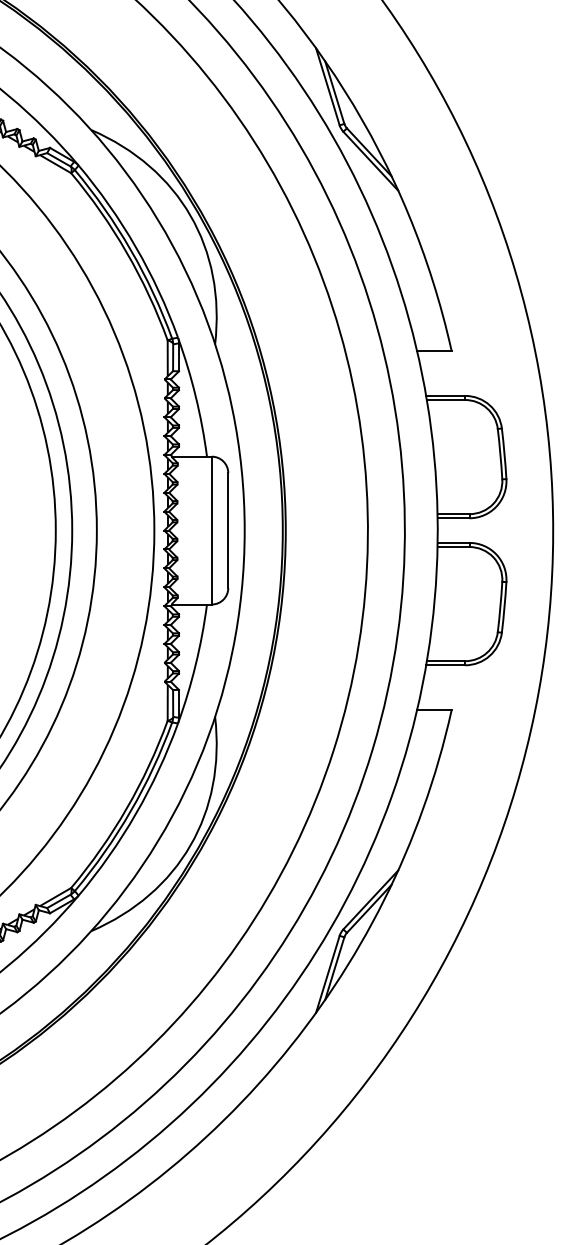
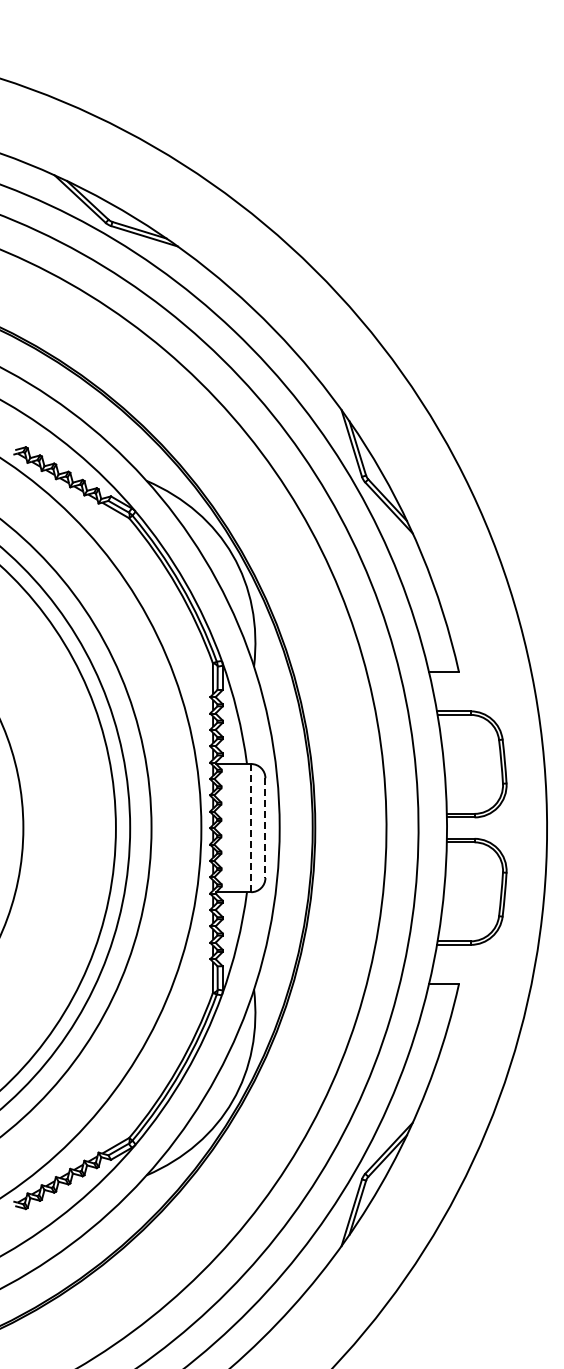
line: (212, 529) -> (251, 827), solid -> dashed
line: (228, 531) -> (265, 828), solid -> dashed

